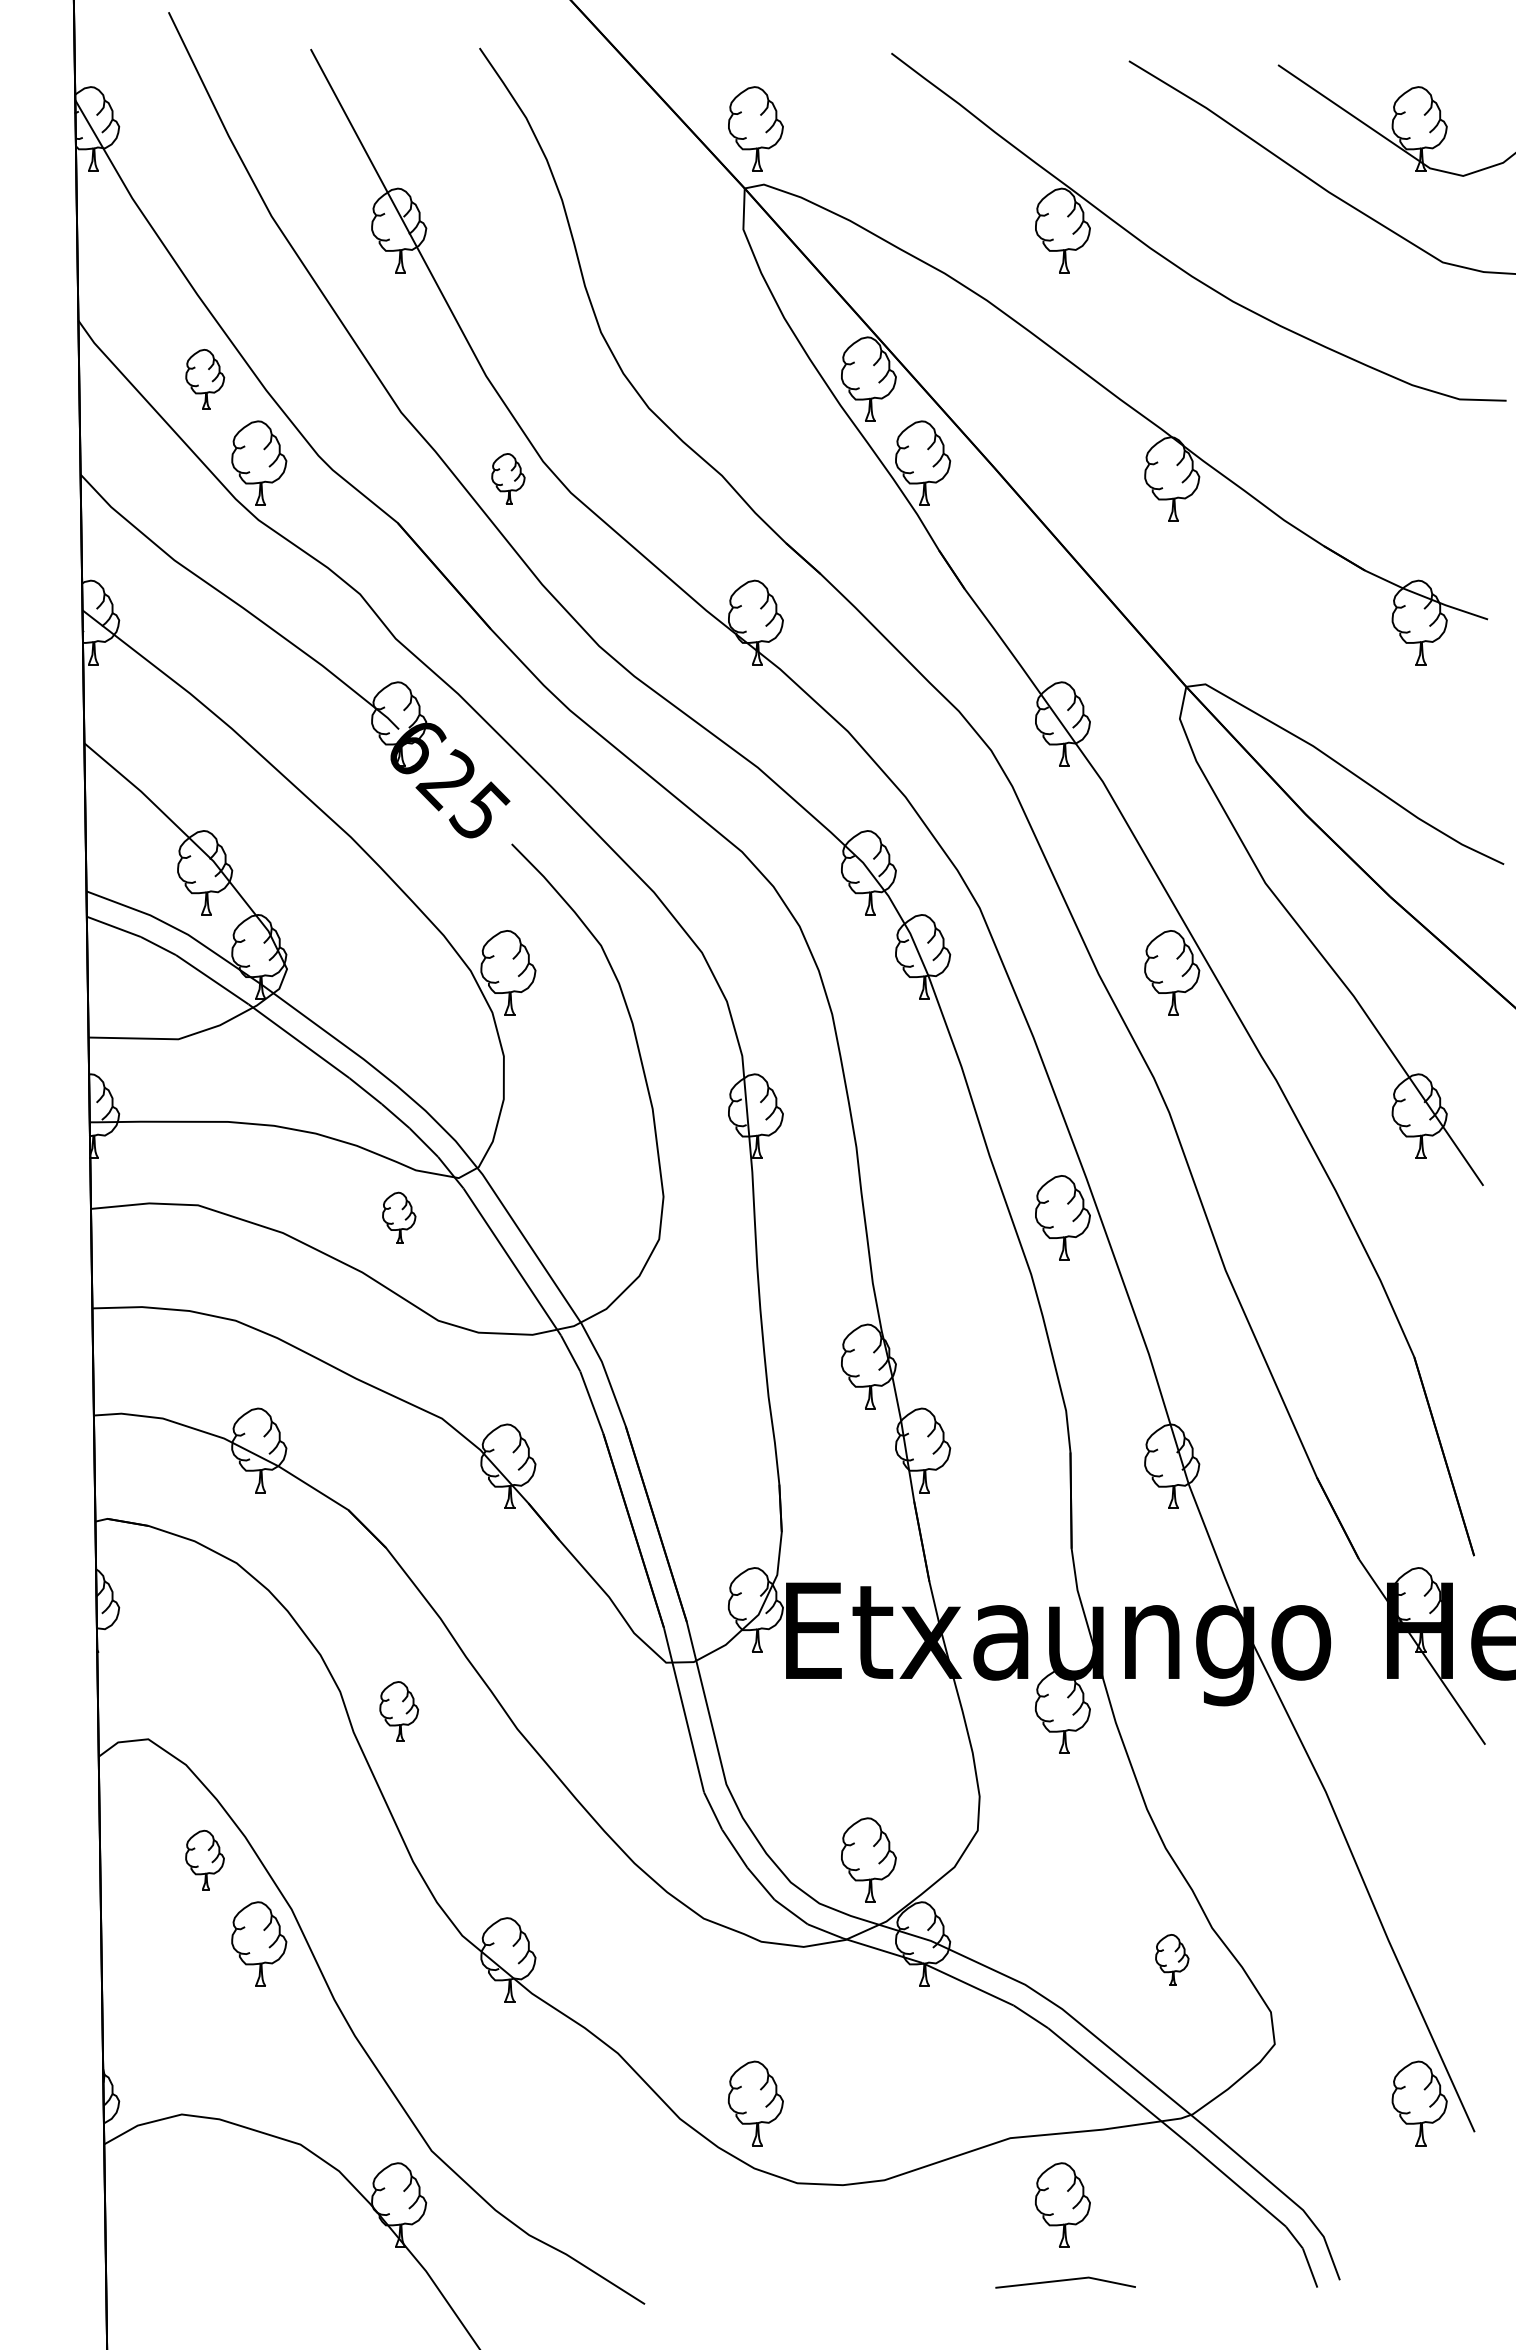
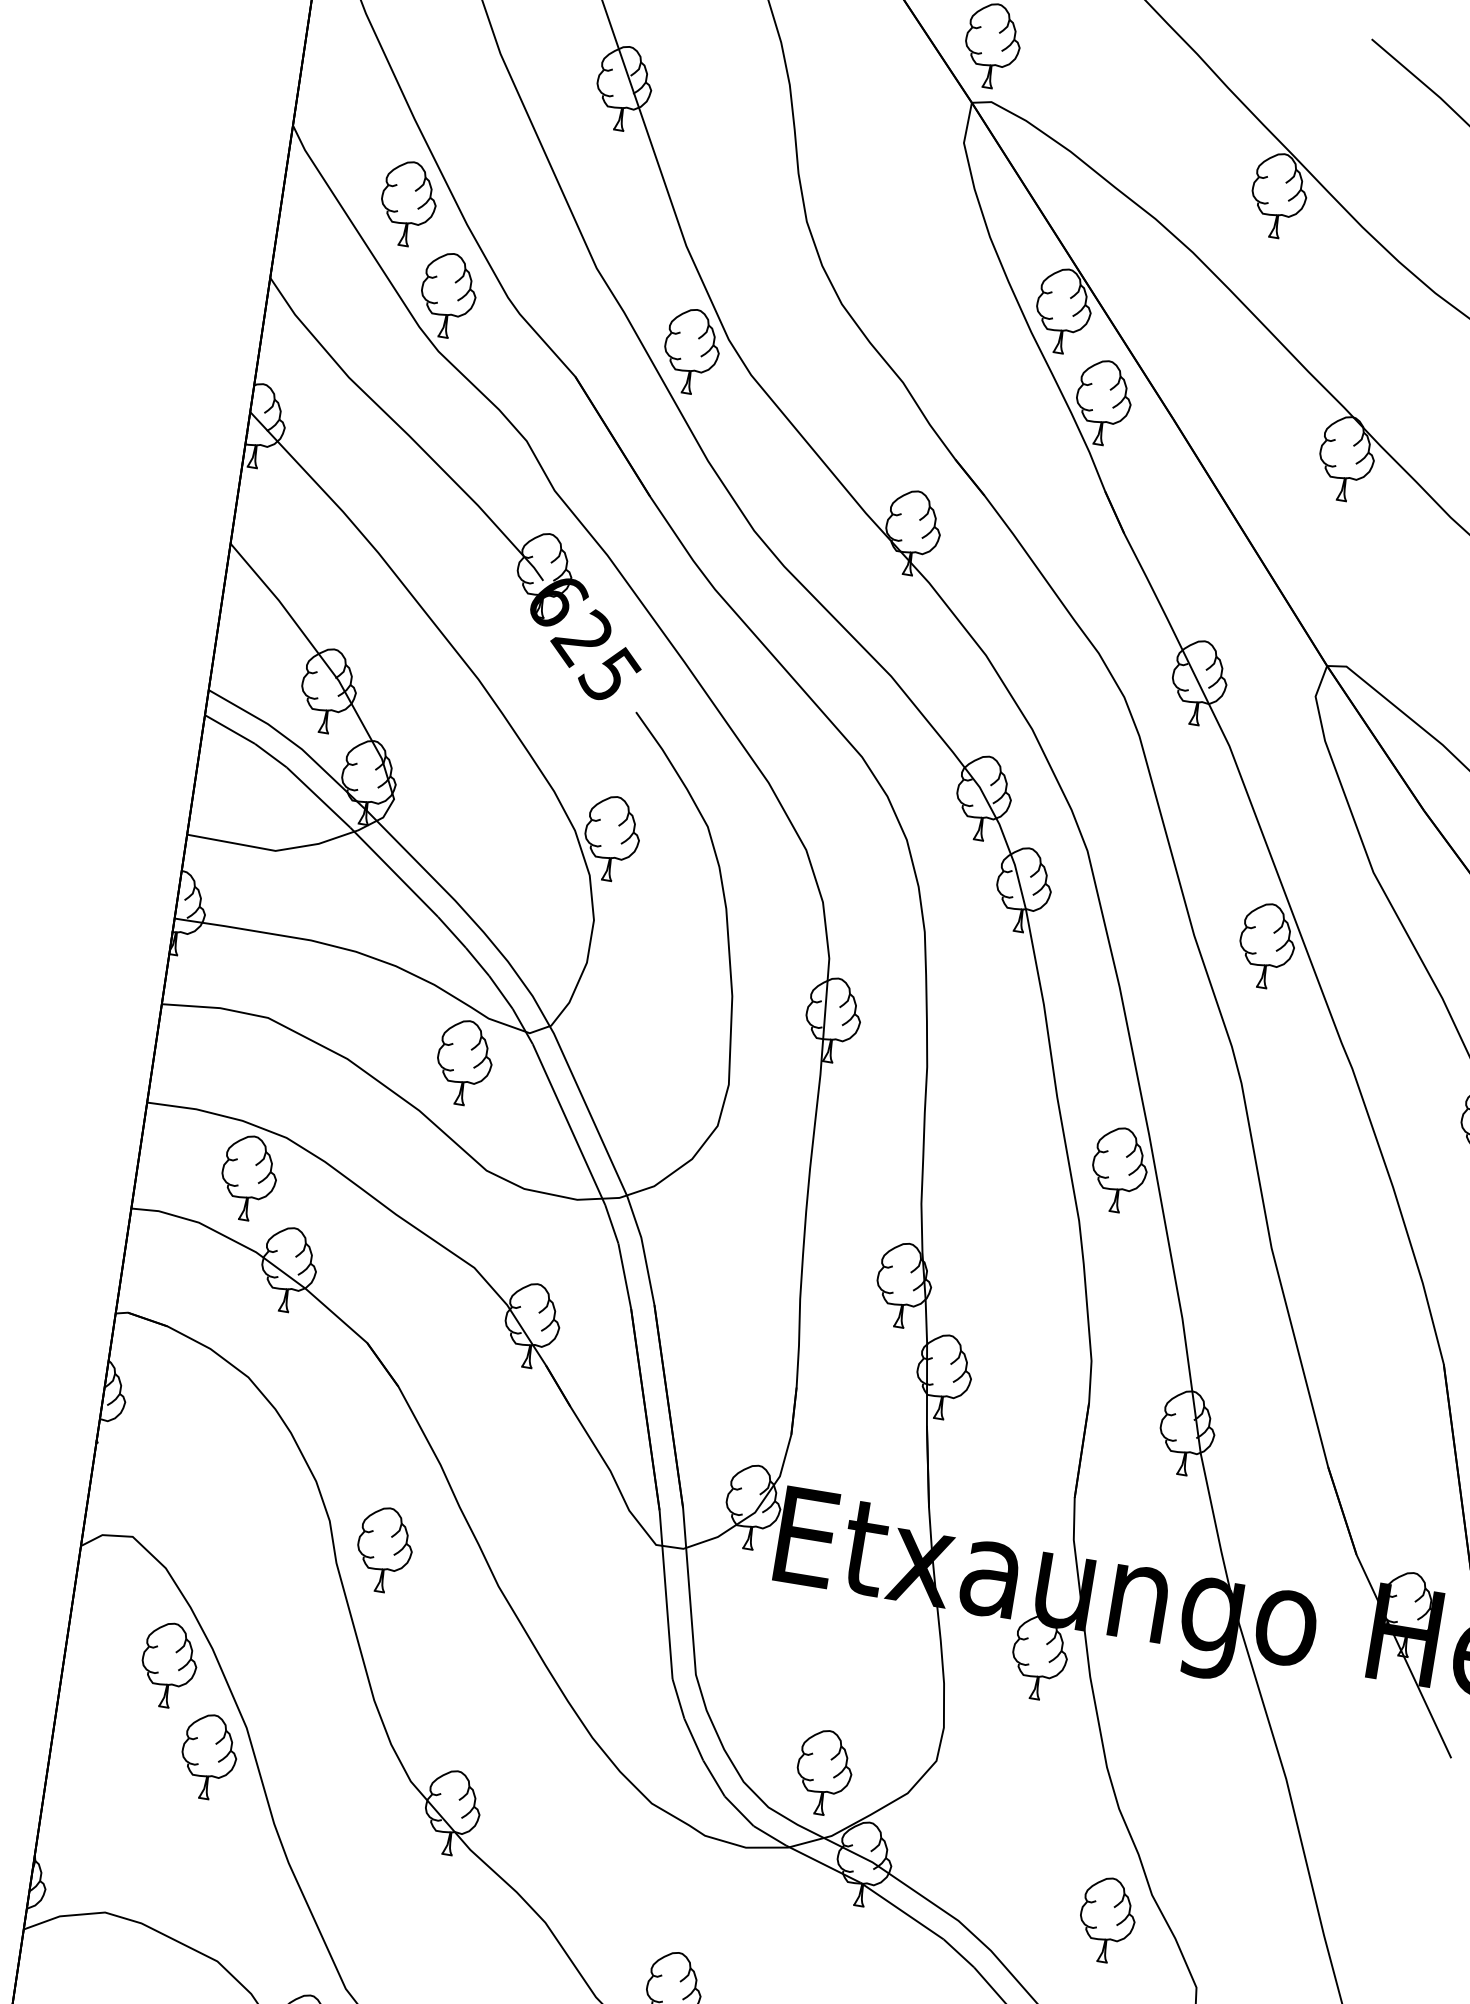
part: (205, 378) -> (409, 203), size x1.43
part: (508, 478) -> (691, 350), size x1.67
part: (399, 1217) -> (464, 1062), size x1.67
part: (205, 1366) -> (249, 1178), added
part: (399, 1710) -> (385, 1549), size x1.43
part: (204, 1859) -> (168, 1664), size x1.43
part: (1172, 1959) -> (1107, 1919), size x1.67

